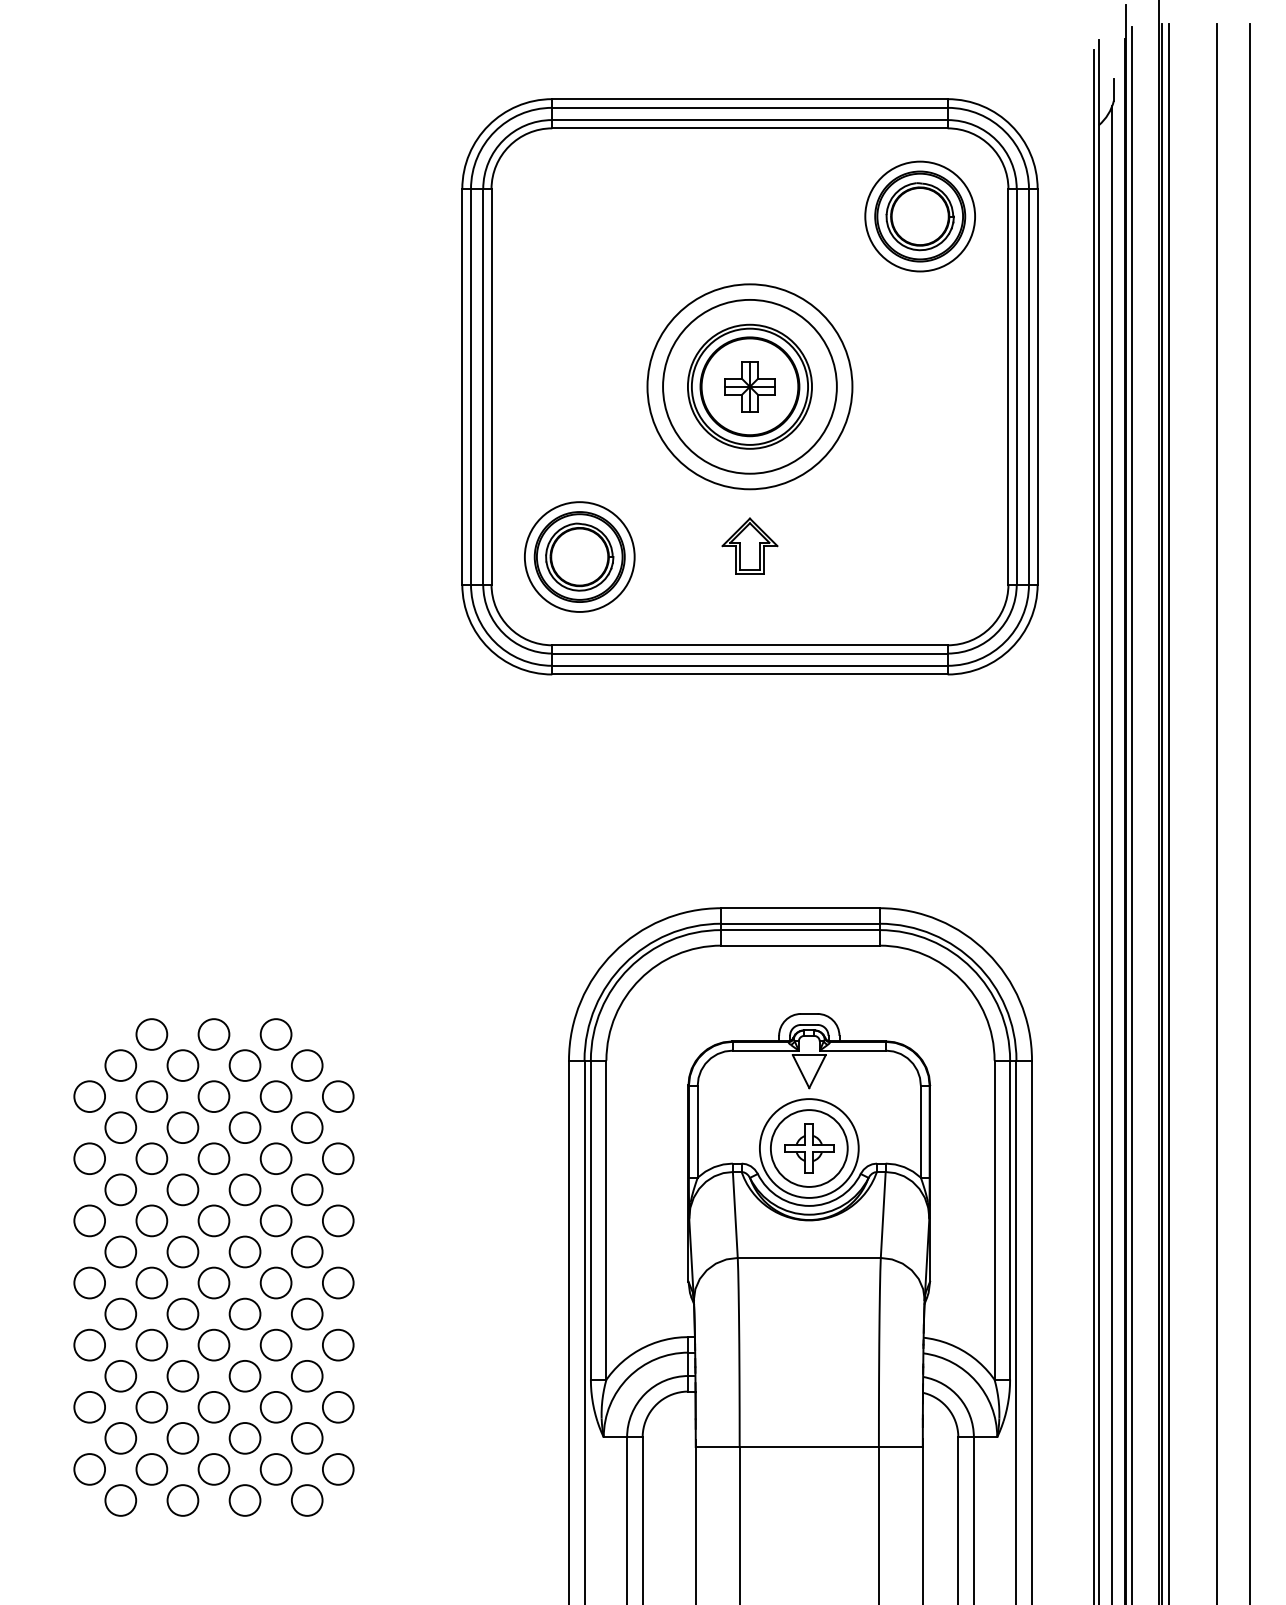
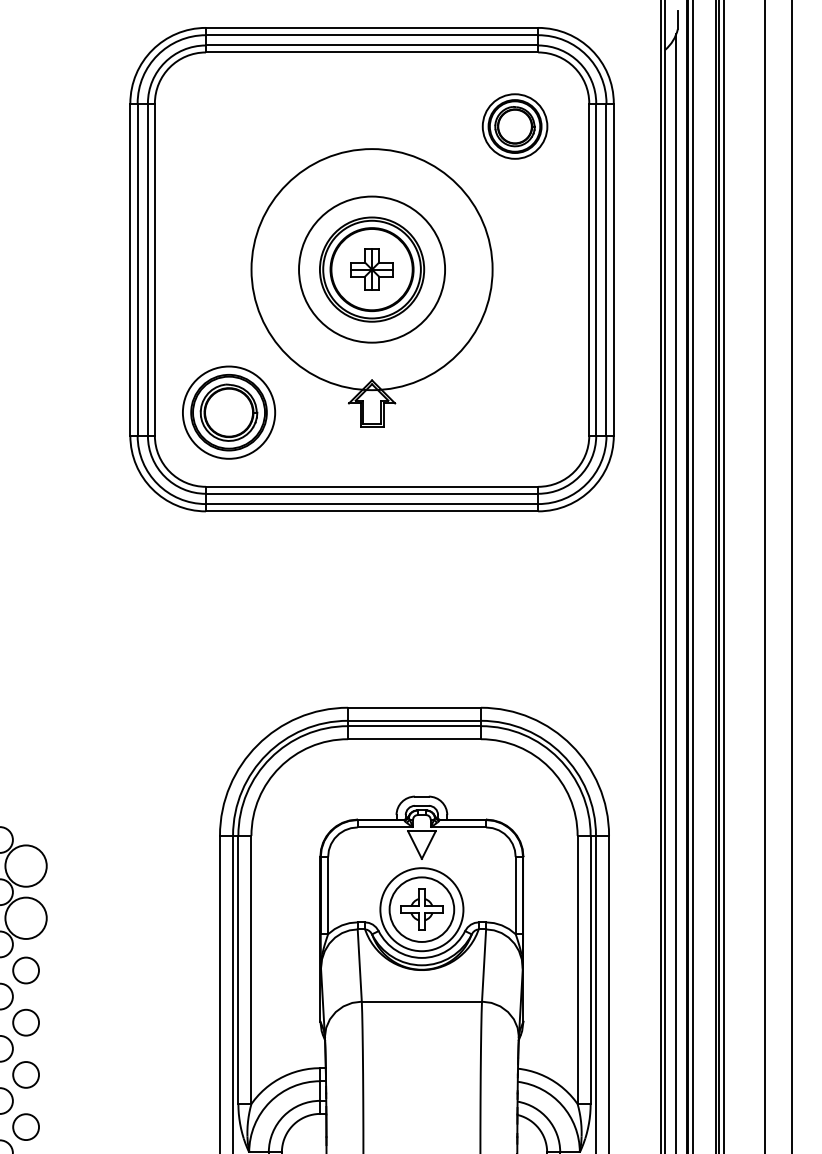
part: (919, 216) -> (514, 126), size x0.7
circle: (749, 386) -> (371, 269), size x1.4
circle: (337, 1096) -> (25, 865), size x1.6
circle: (337, 1158) -> (25, 918), size x1.6

